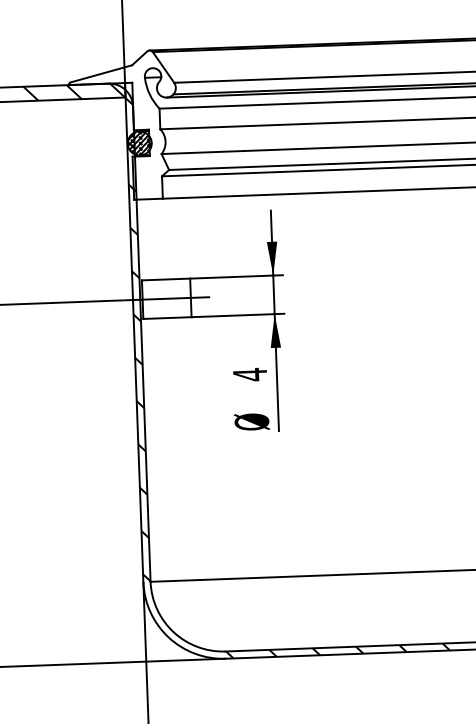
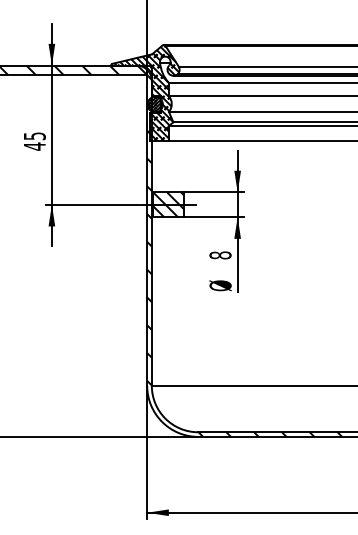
hatch: (124, 126) -> (145, 93), added
hatch: (166, 298) -> (168, 204), added
text: (250, 374) -> (220, 255), 4 -> 8

